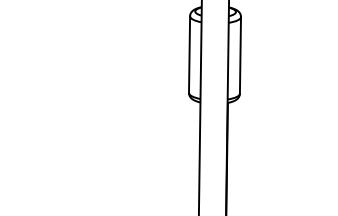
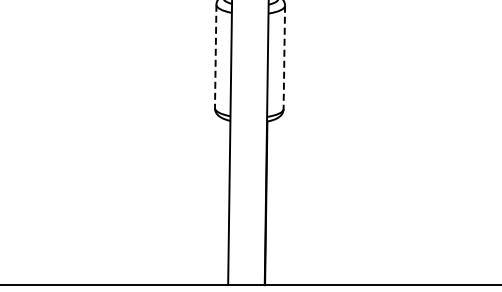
line: (189, 54) -> (215, 56), solid -> dashed
line: (240, 55) -> (284, 57), solid -> dashed

